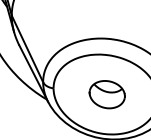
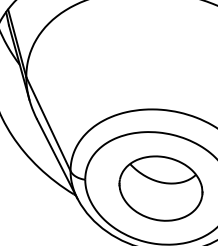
part: (106, 94) -> (160, 188), size x1.67

